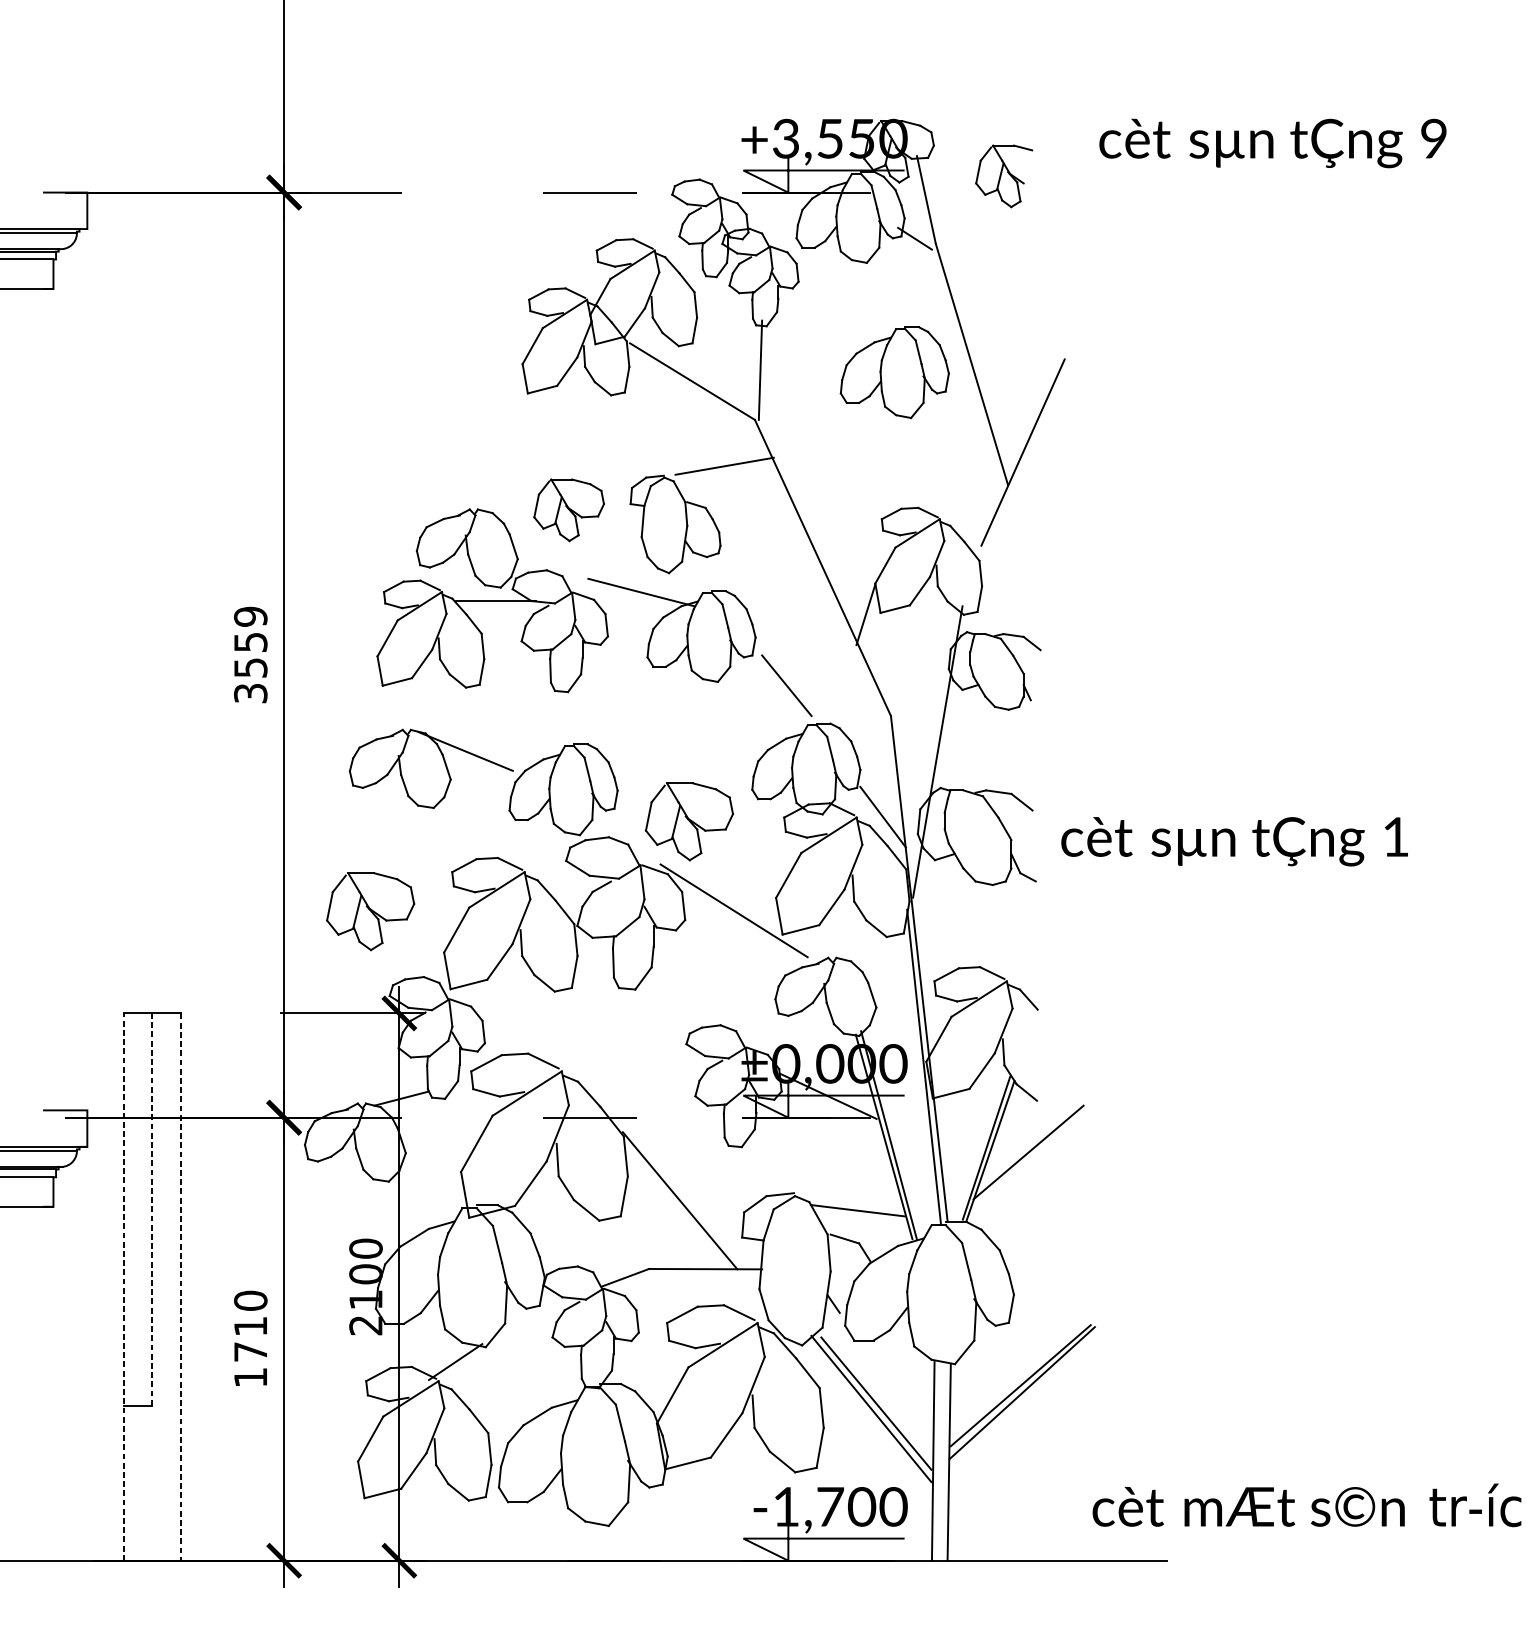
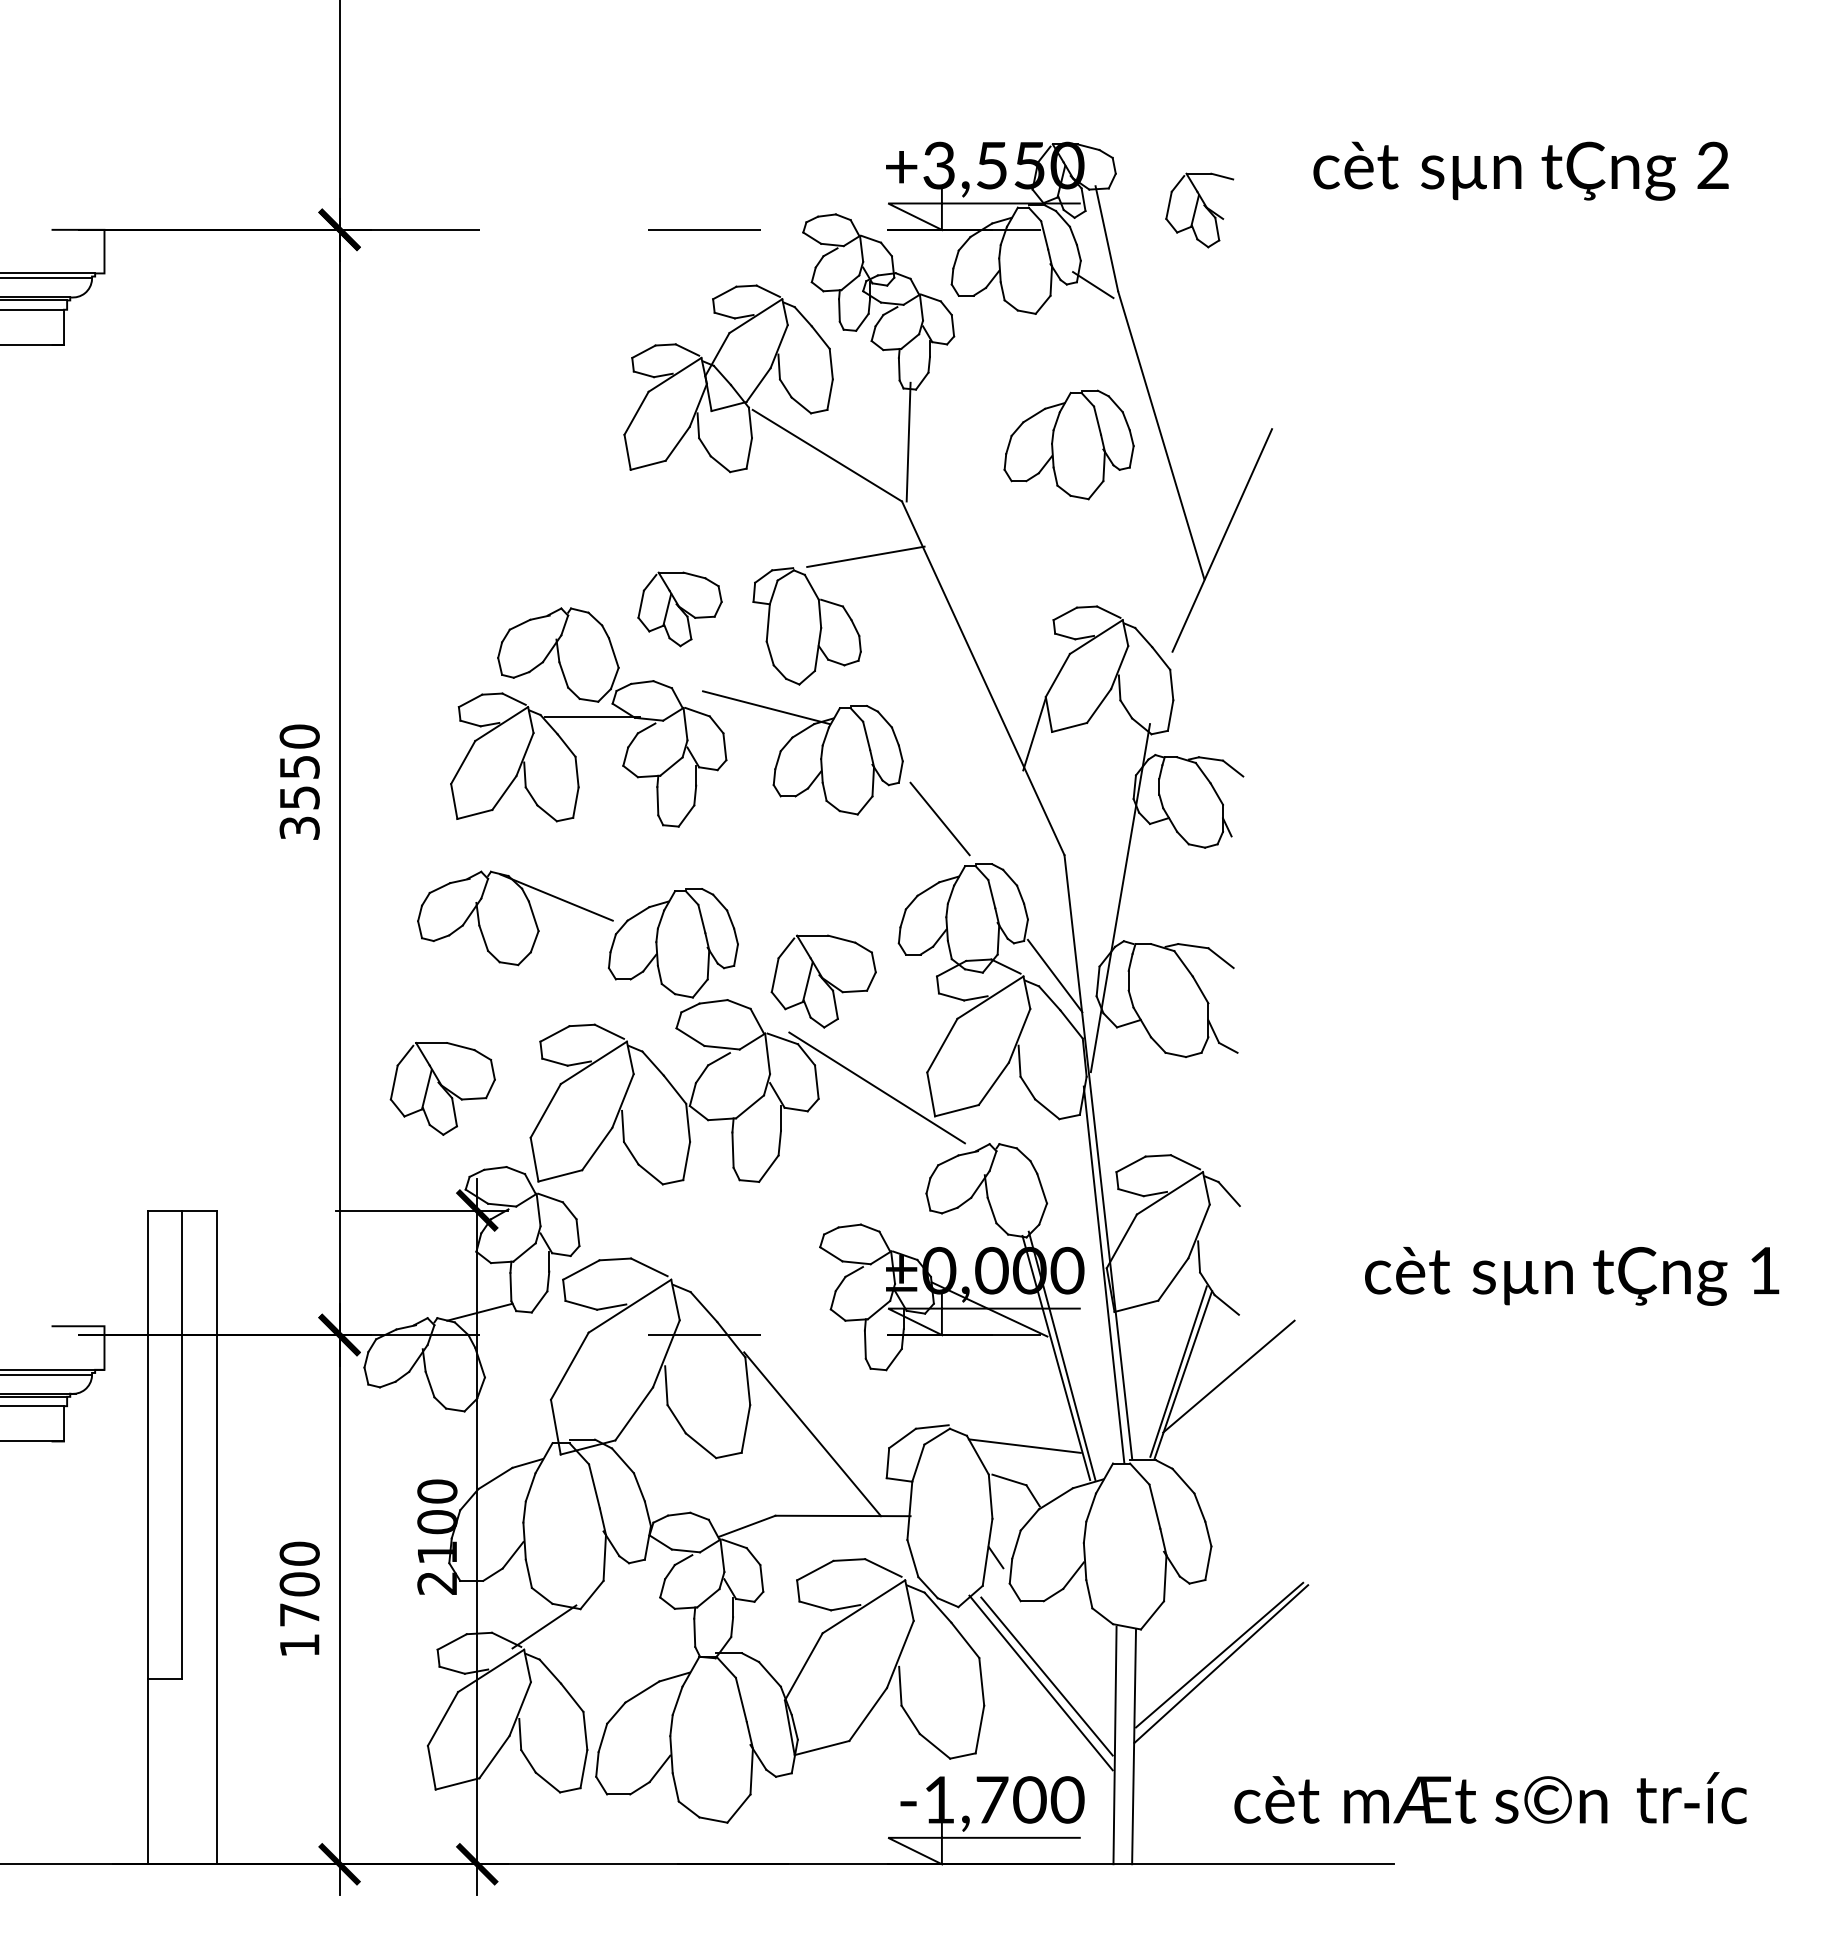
text: (1433, 138) -> (1712, 165), 9 -> 2
text: (250, 616) -> (299, 736), 3559 -> 3550
text: (1235, 841) -> (1572, 1276), moved
line: (152, 1209) -> (182, 1444), dashed -> solid
line: (124, 1287) -> (148, 1537), dashed -> solid
line: (181, 1287) -> (216, 1537), dashed -> solid
text: (250, 1326) -> (299, 1584), 1710 -> 1700
text: (1307, 1505) -> (1490, 1798), moved

